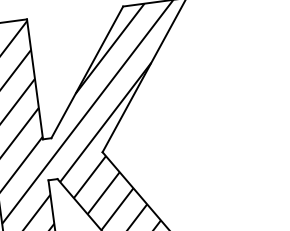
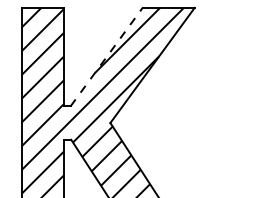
line: (87, 72) -> (106, 57), solid -> dashed

